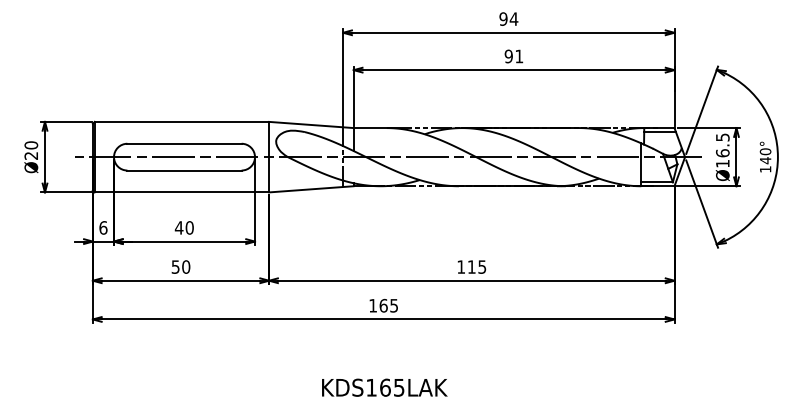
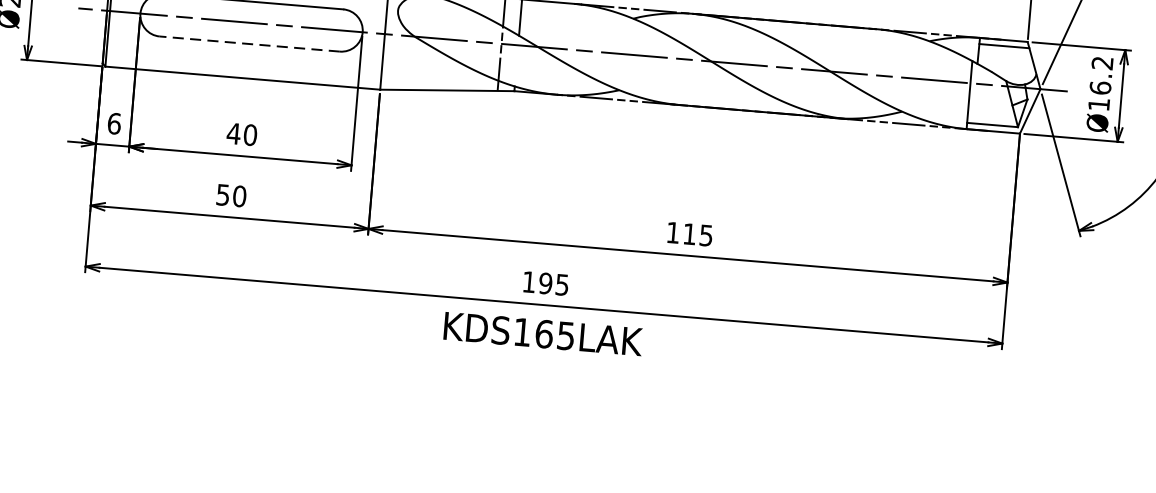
text: (722, 137) -> (1102, 63), Ø16.5 -> Ø16.2
line: (184, 170) -> (249, 43), solid -> dashed
text: (383, 305) -> (545, 283), 165 -> 195
text: (384, 387) -> (542, 333), moved

